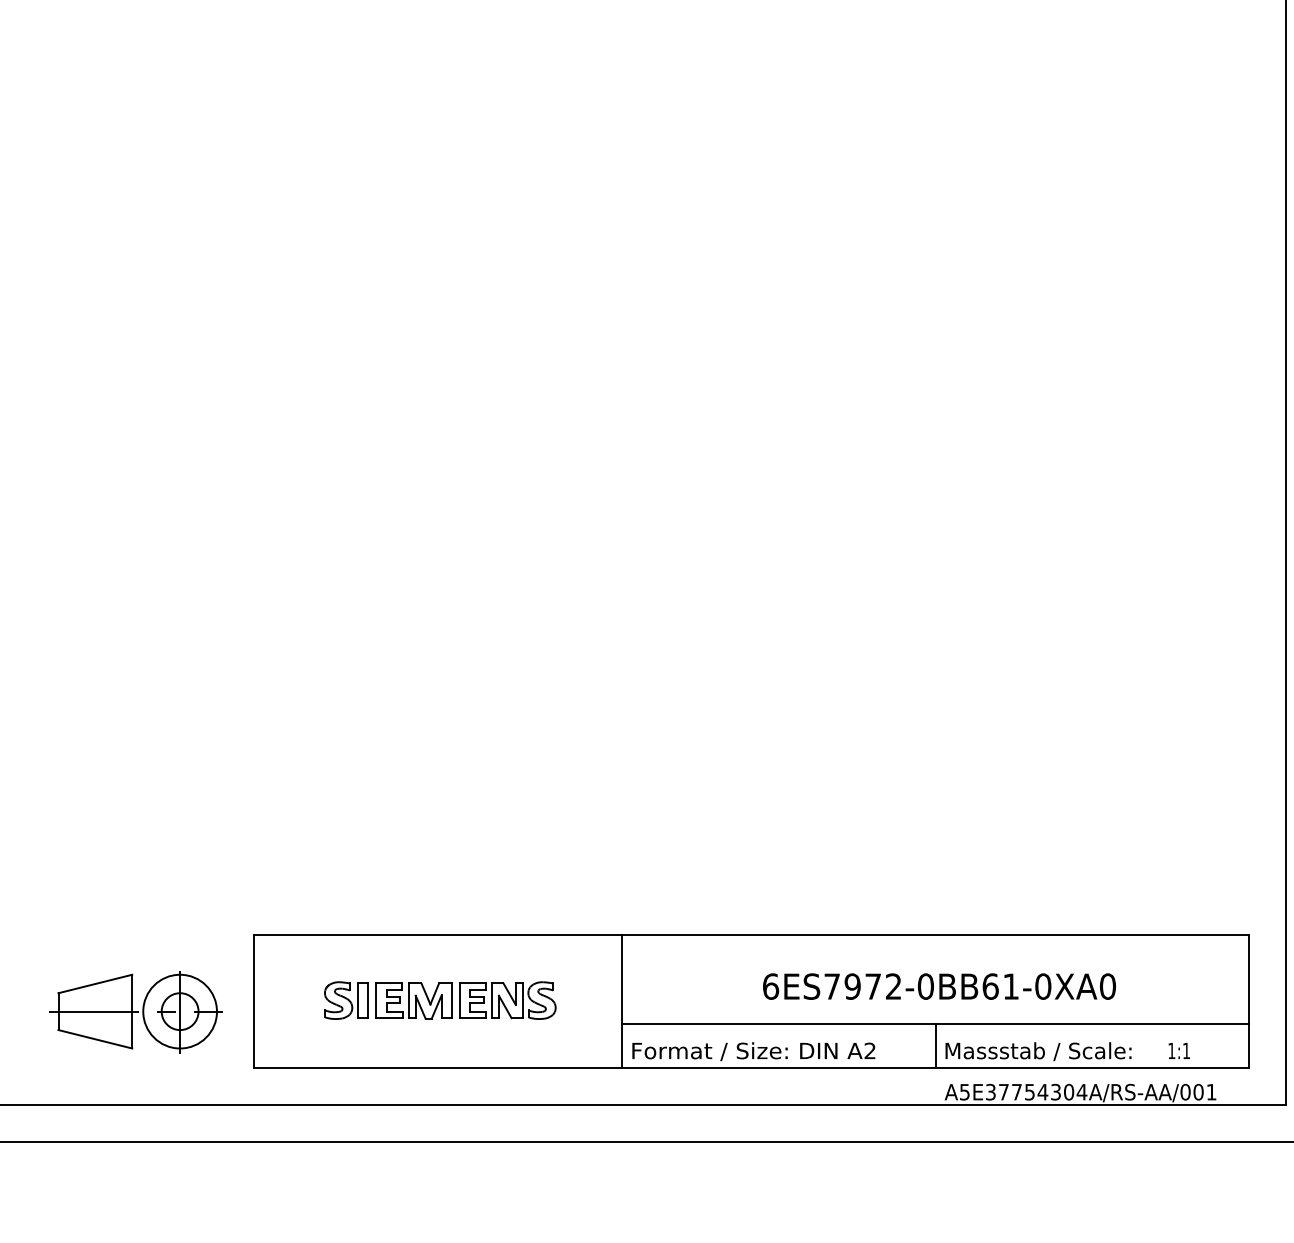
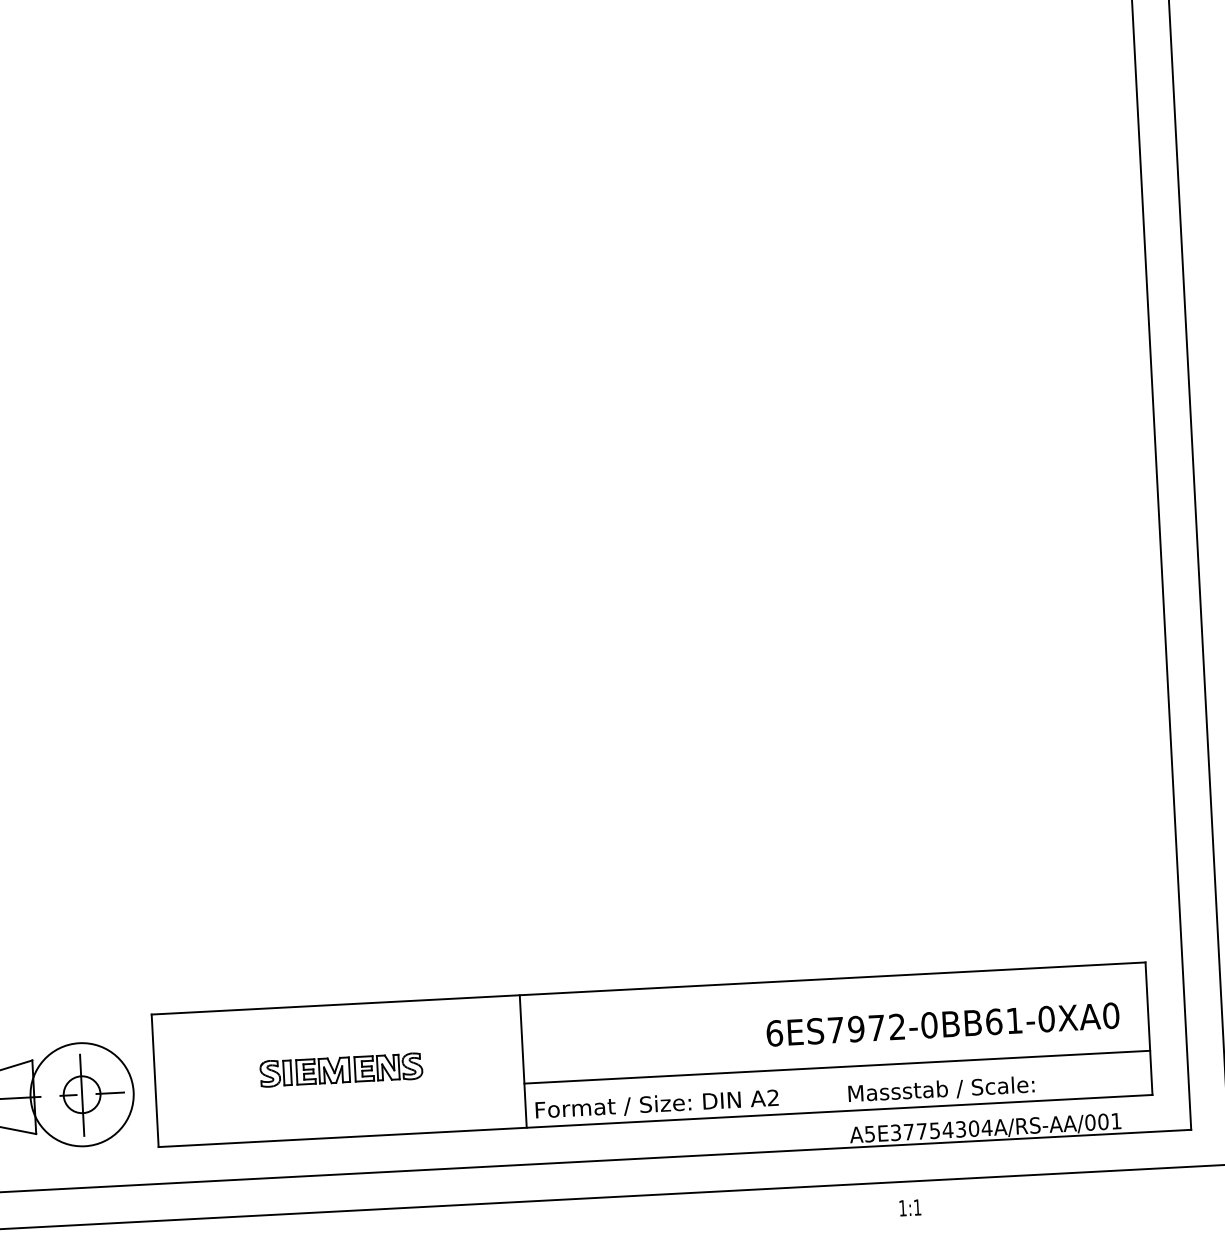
text: (939, 986) -> (943, 1024), moved
part: (440, 1000) -> (341, 1069), size x0.7
circle: (180, 1011) -> (82, 1094), size x1.4
line: (935, 1045) -> (838, 1089), removed
text: (1178, 1050) -> (909, 1207), moved

